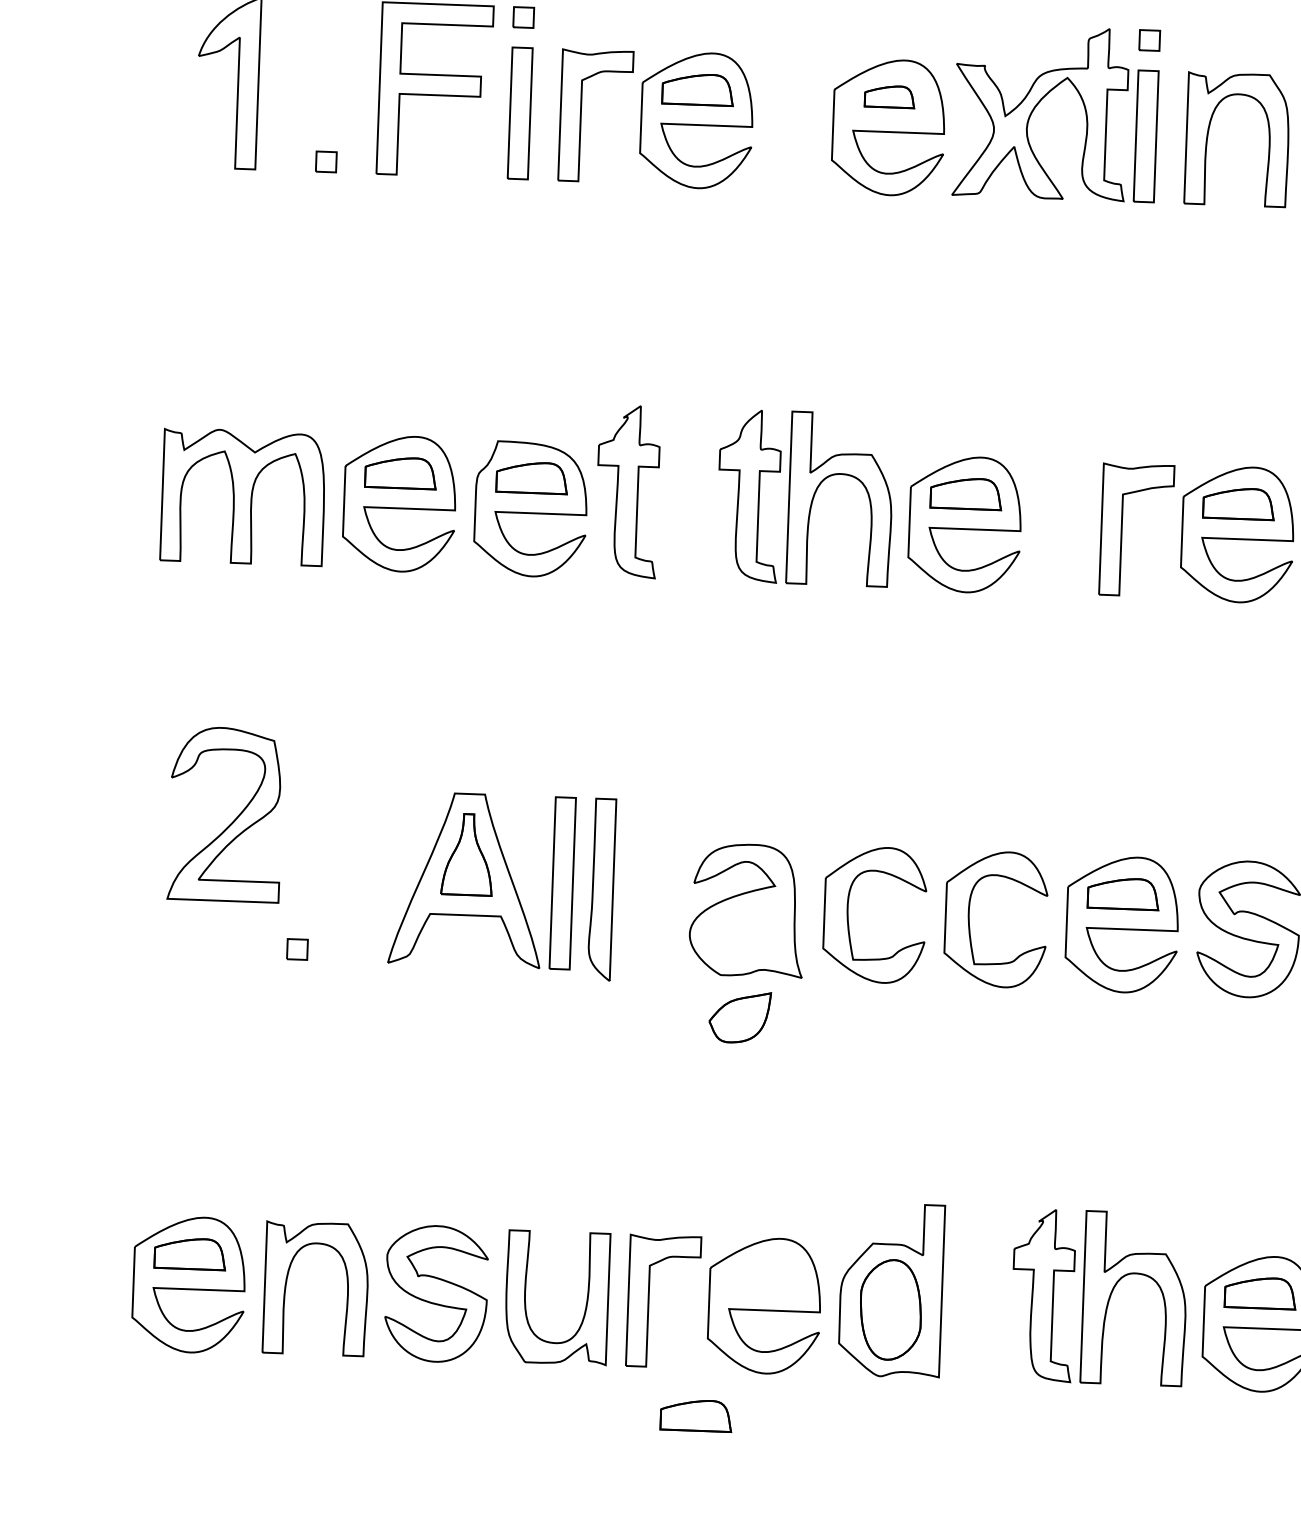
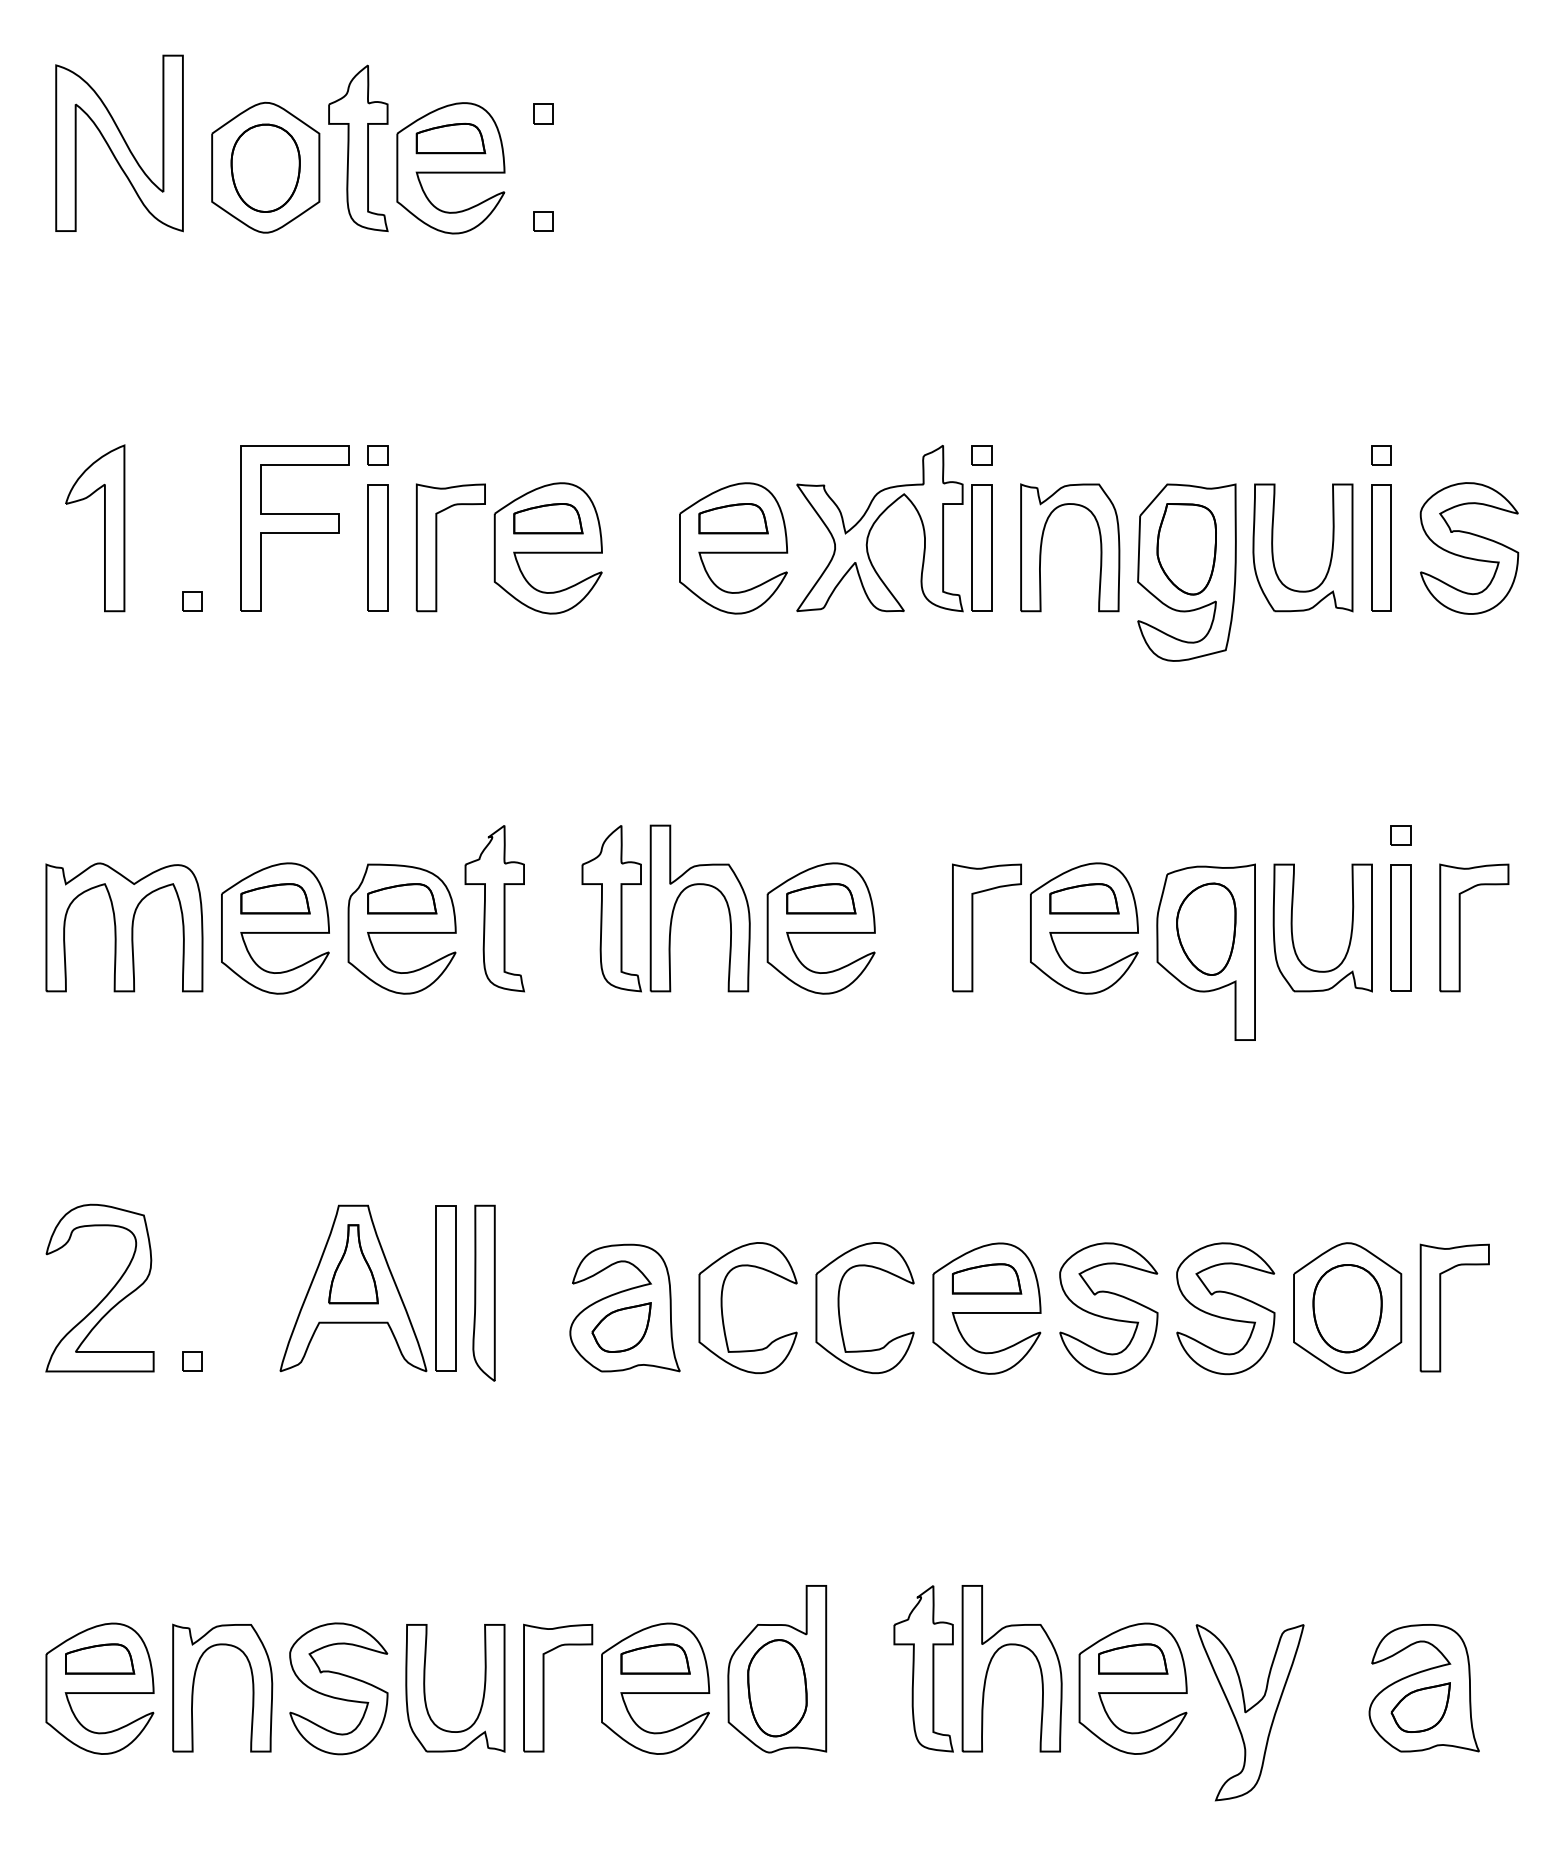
part: (889, 96) -> (733, 518), size x1.43
part: (232, 821) -> (106, 1294), moved
part: (739, 1017) -> (621, 1327), moved
part: (696, 1415) -> (655, 1658), moved

